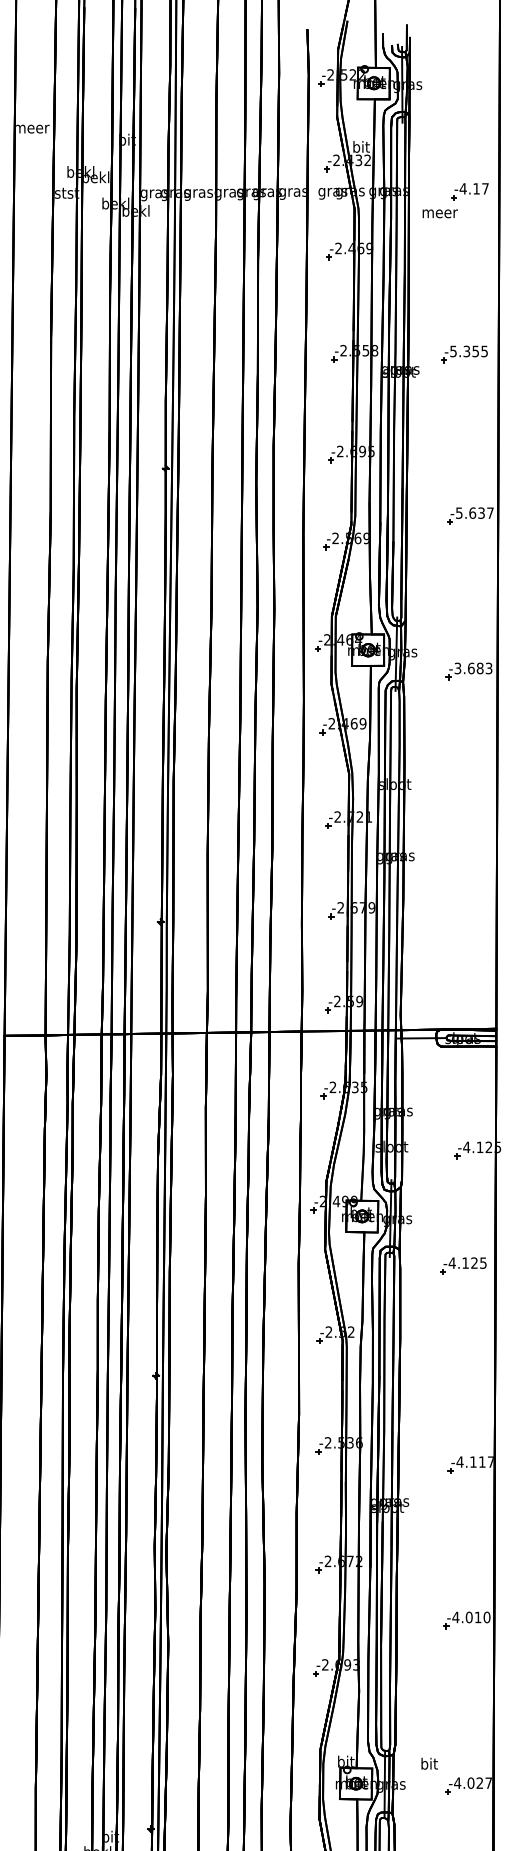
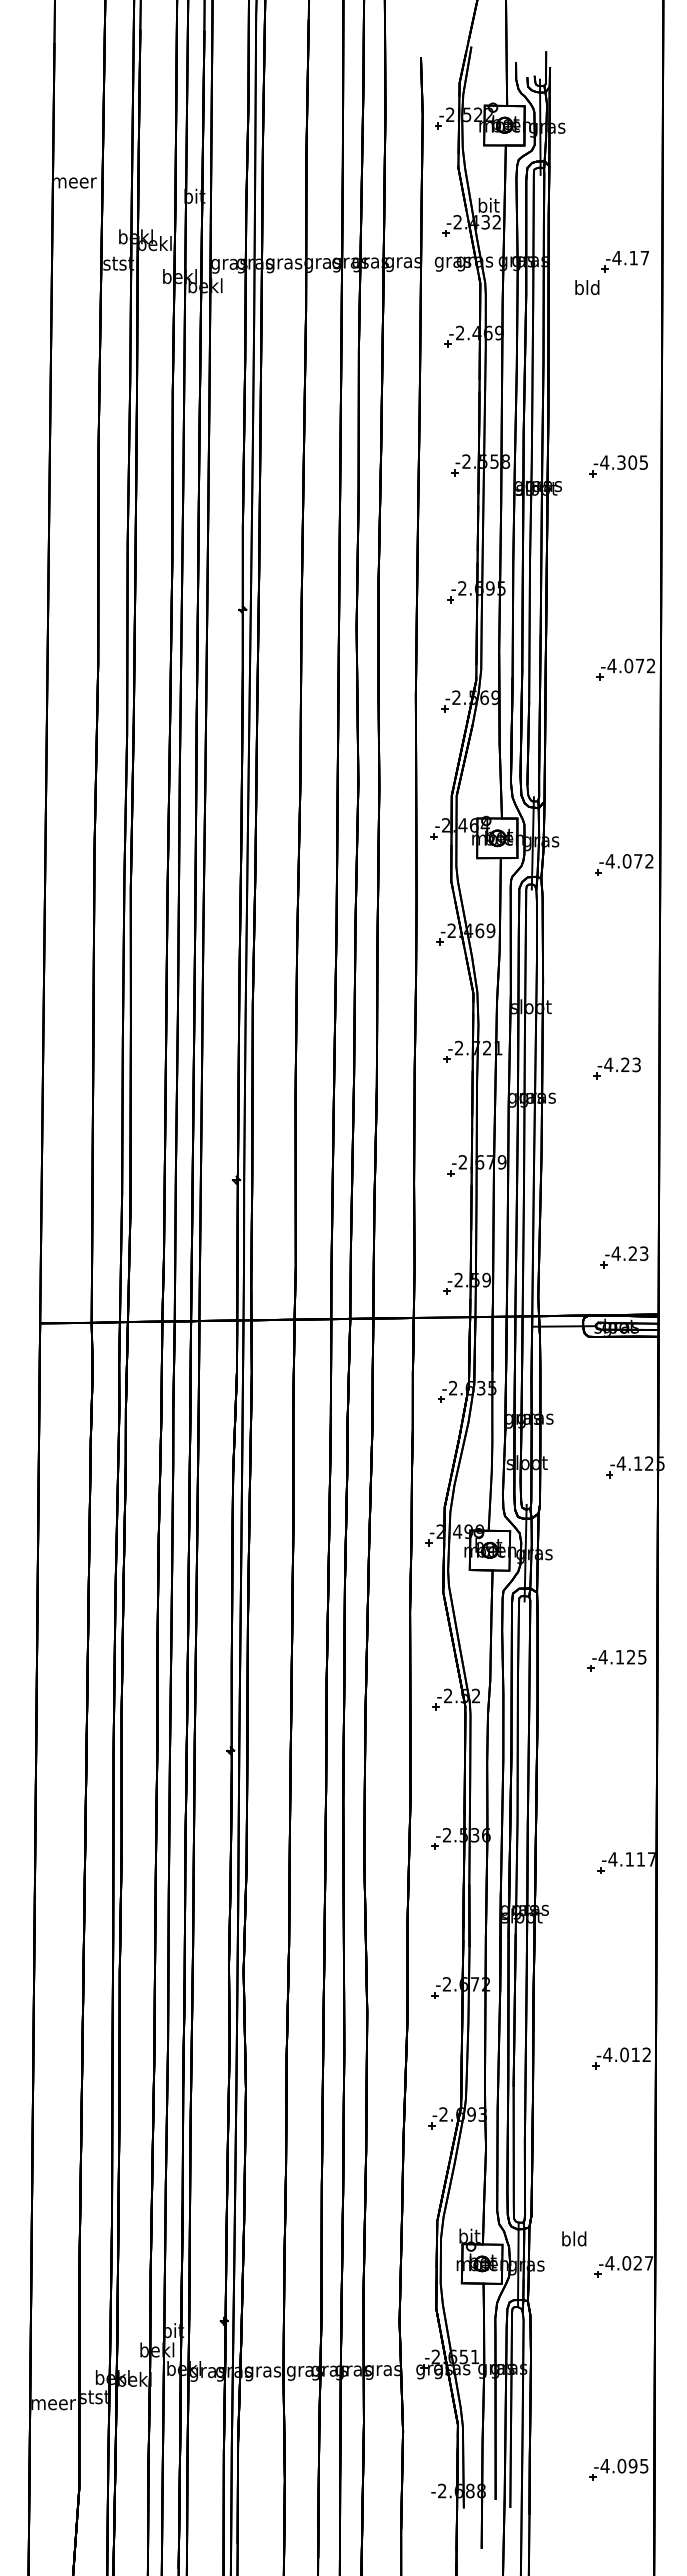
text: (440, 212) -> (588, 287), meer -> bld
text: (464, 351) -> (618, 462), -5.355 -> -4.305
text: (474, 512) -> (631, 665), -5.637 -> -4.072
text: (473, 668) -> (629, 861), -3.683 -> -4.072
part: (462, 833) -> (616, 1068), added
part: (469, 983) -> (624, 1257), added
part: (462, 1265) -> (616, 1660), moved
text: (486, 1617) -> (646, 2054), -4.010 -> -4.012
text: (429, 1763) -> (574, 2238), bit -> bld

